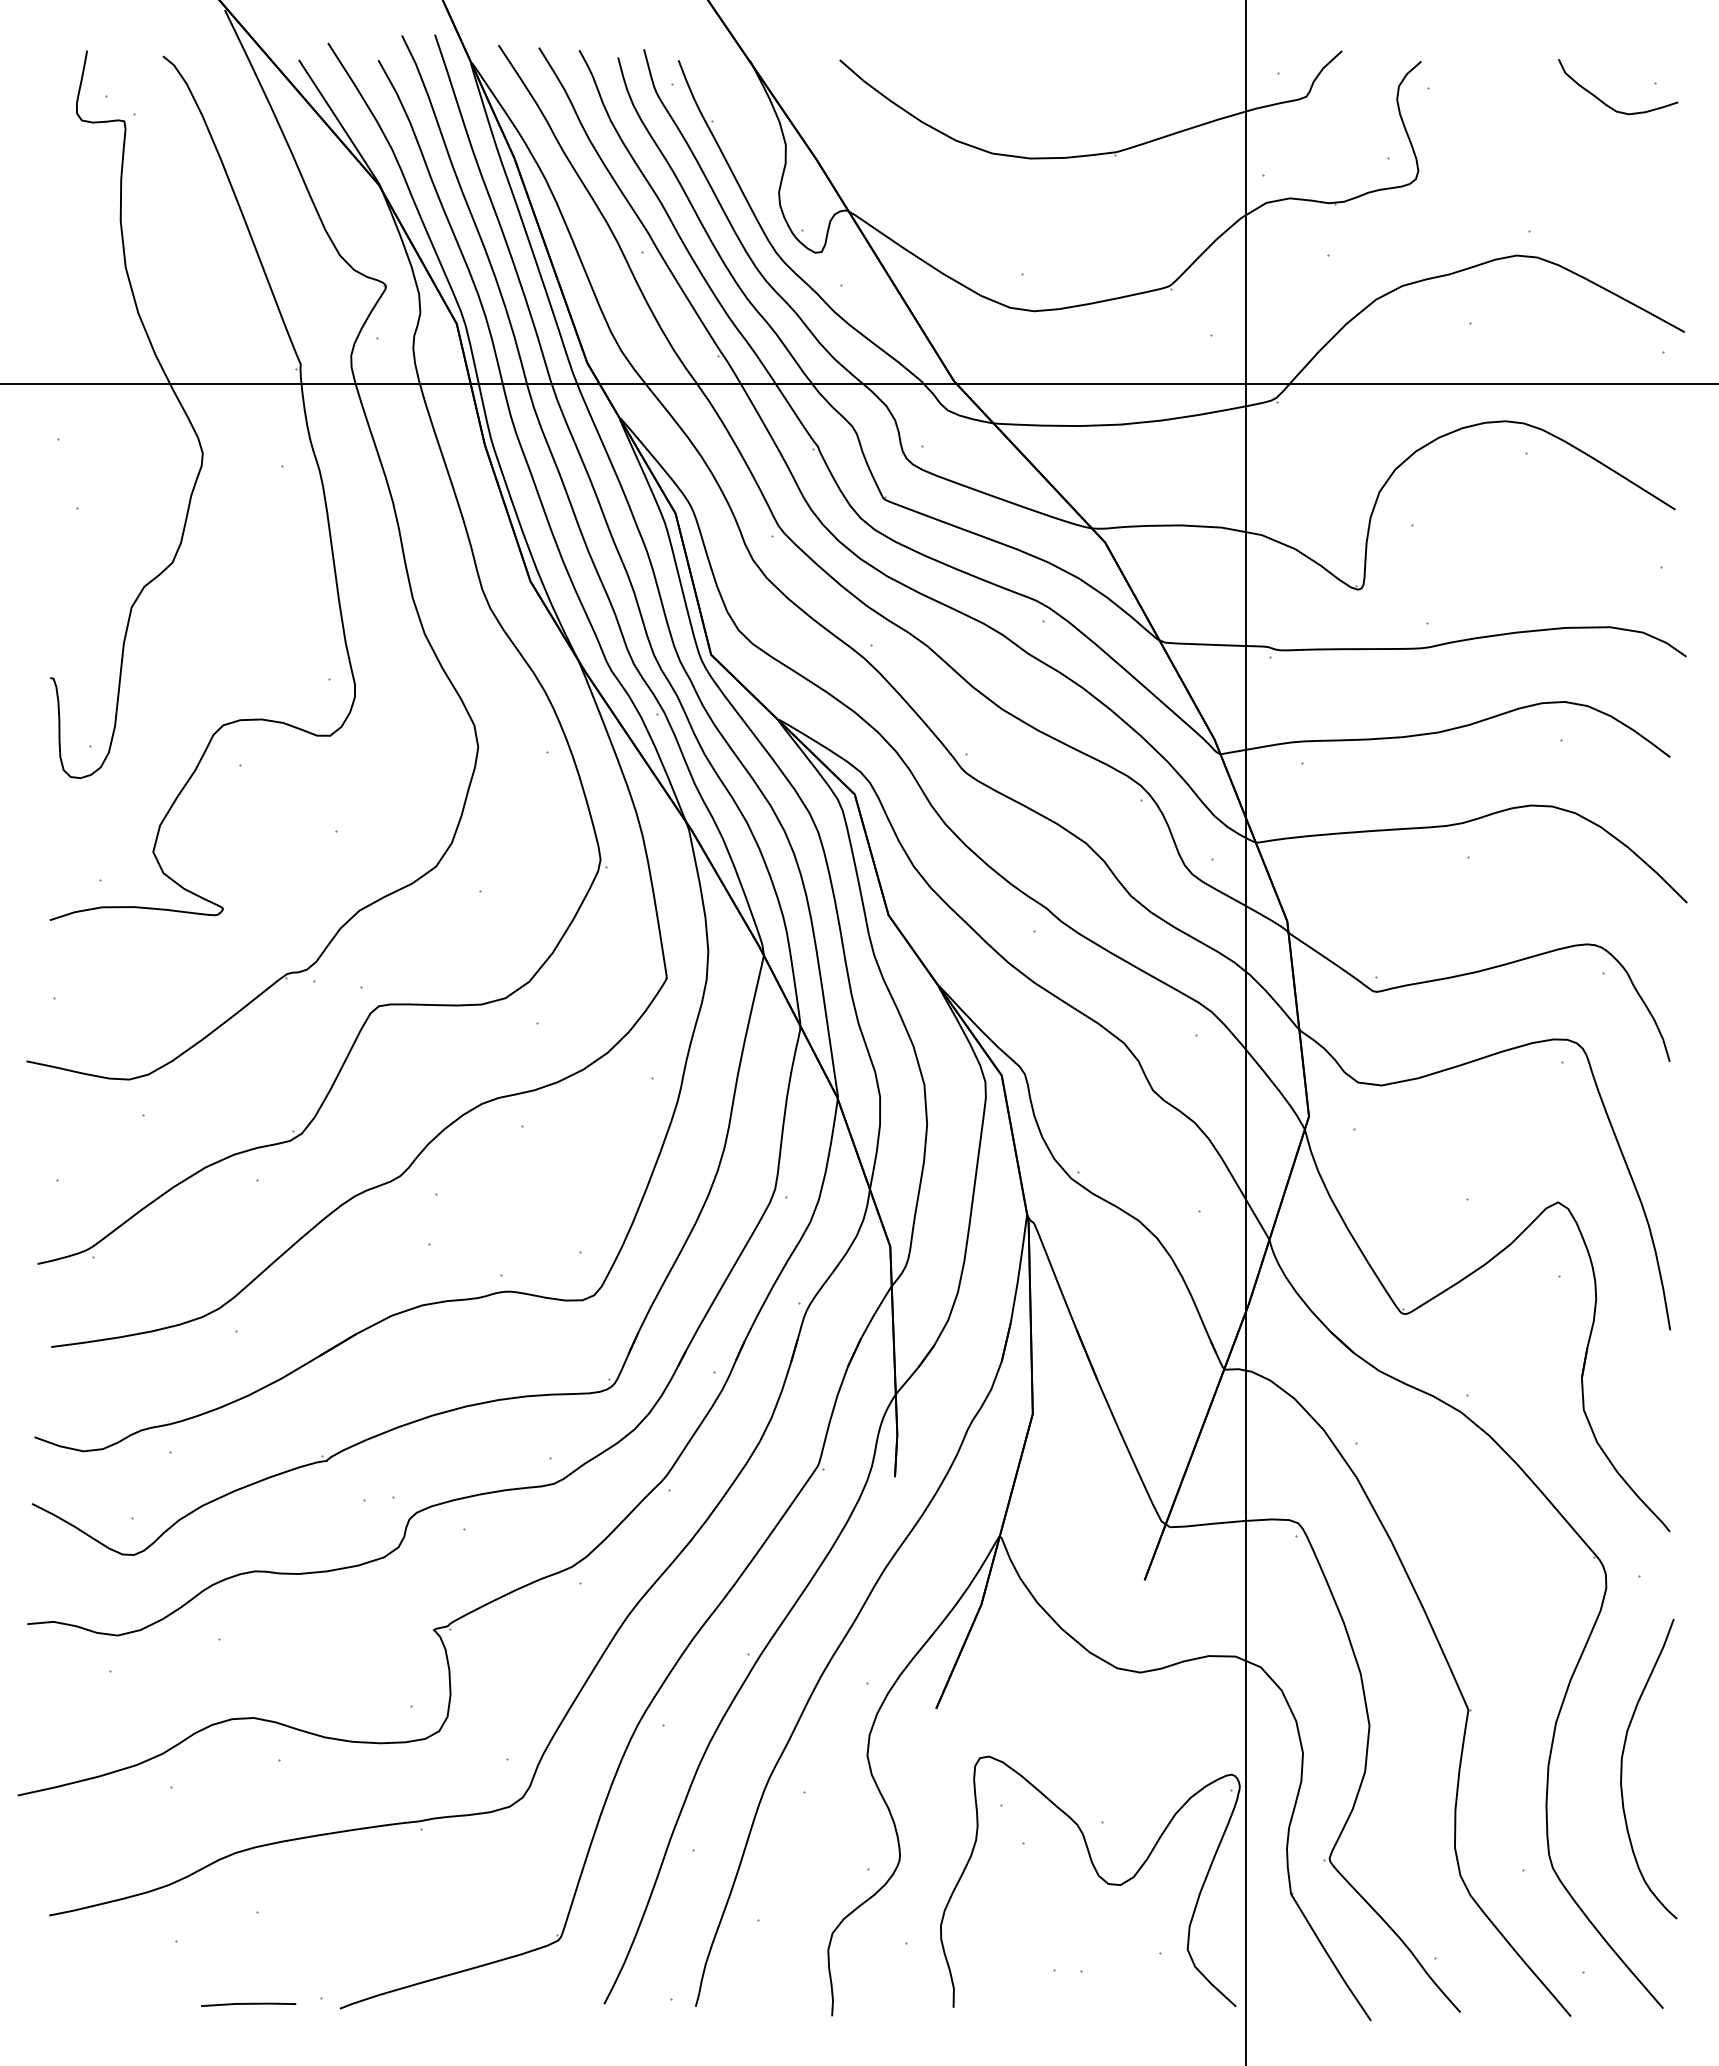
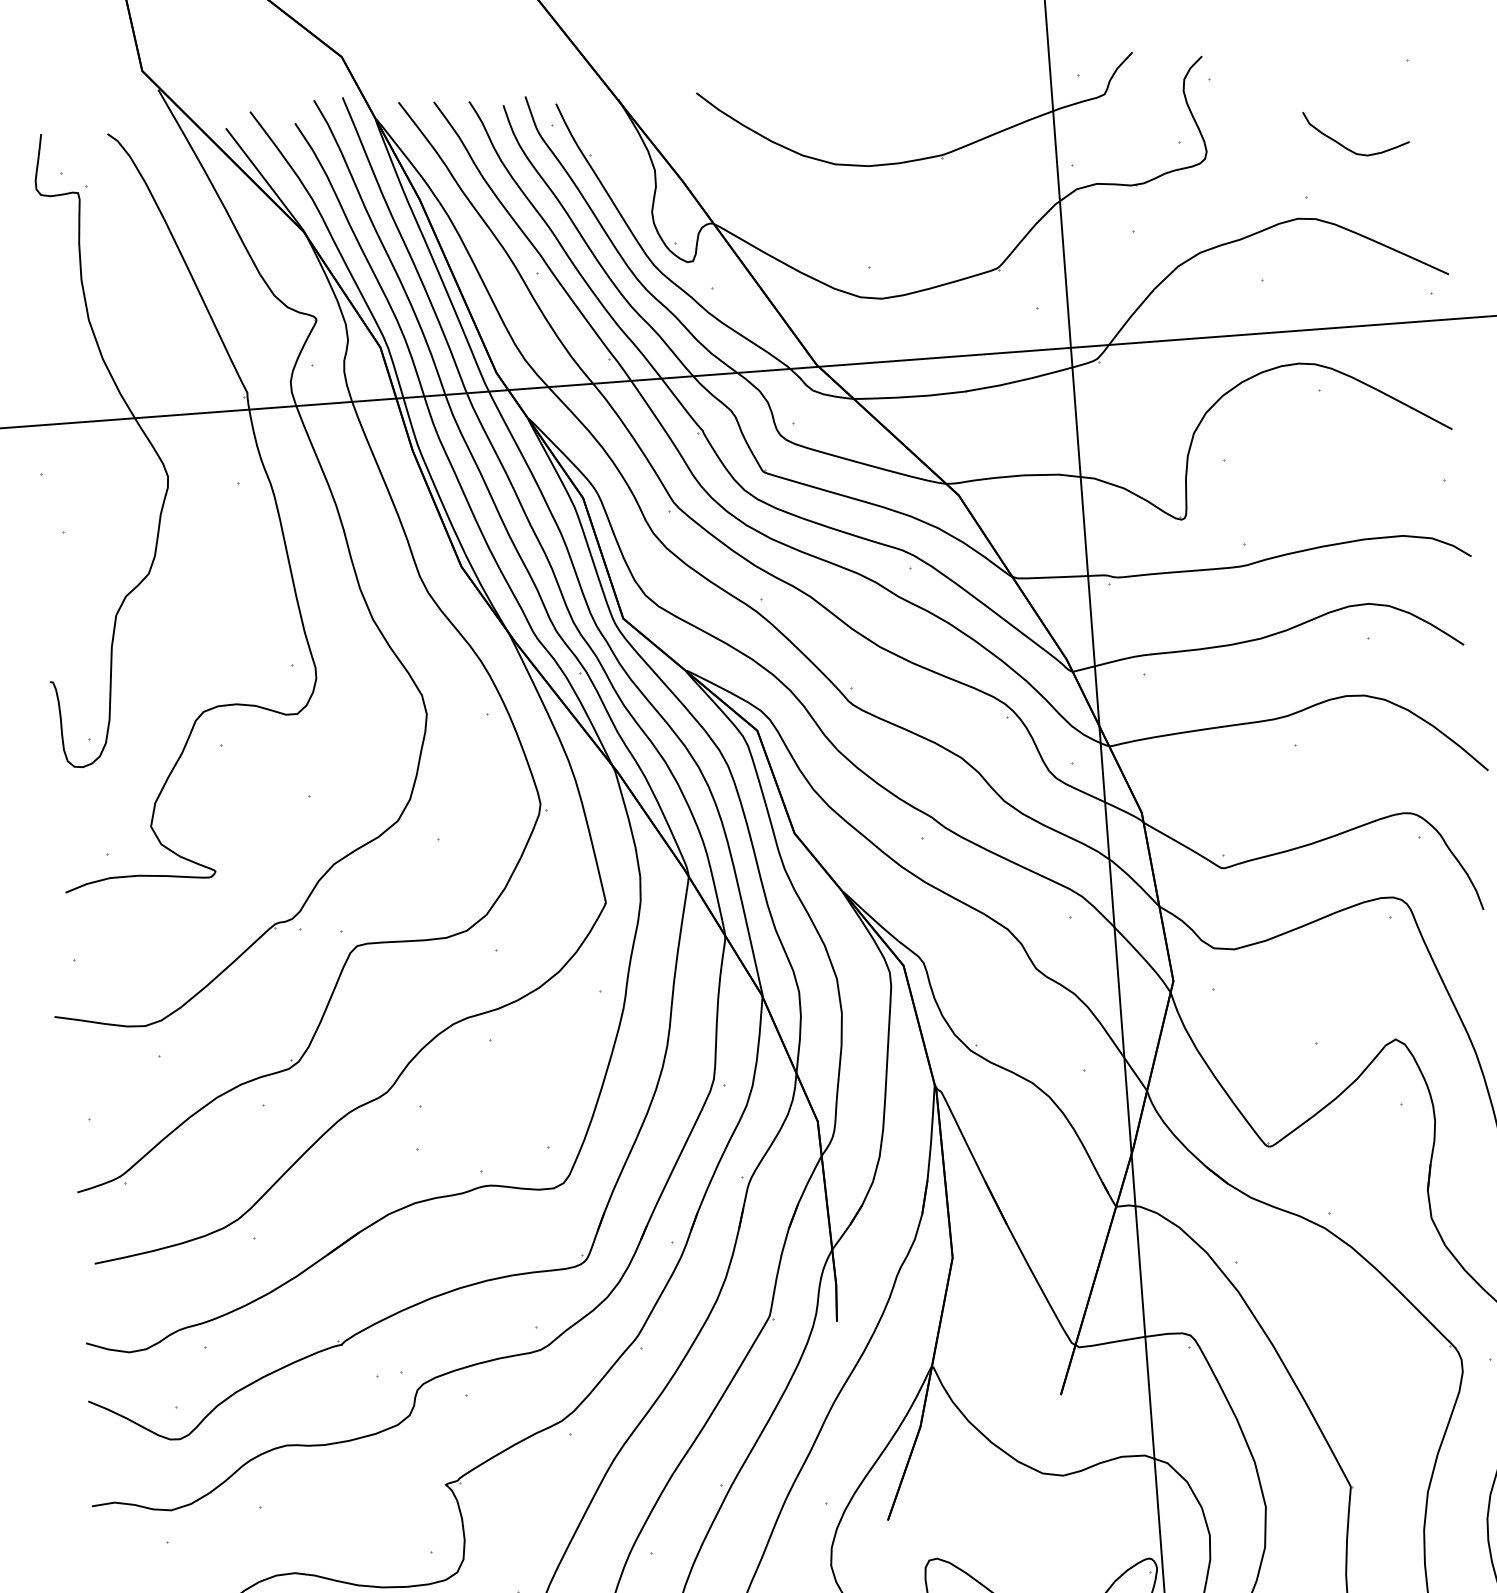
curve: (1607, 104) -> (1348, 148), moved

